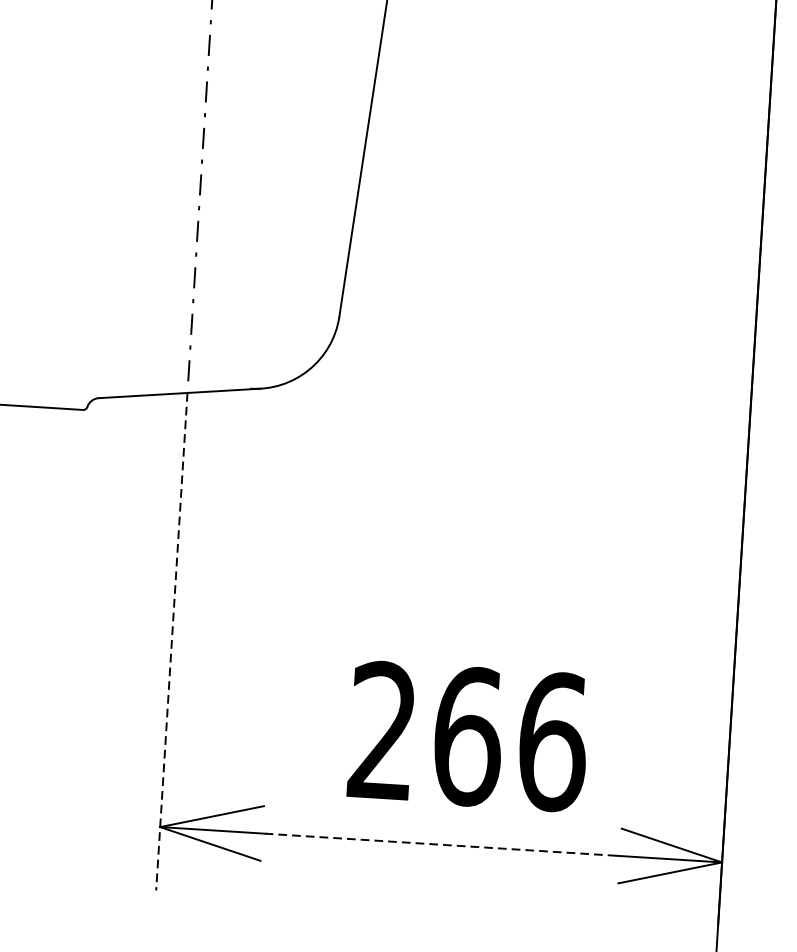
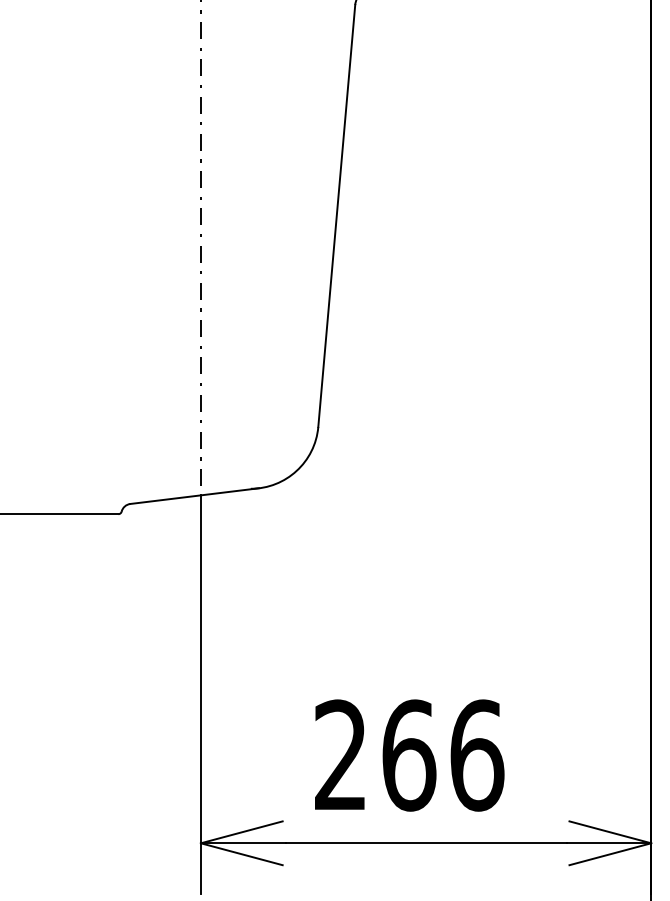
line: (171, 642) -> (200, 695), dashed -> solid
text: (468, 736) -> (409, 755), moved
line: (441, 845) -> (426, 843), dashed -> solid

